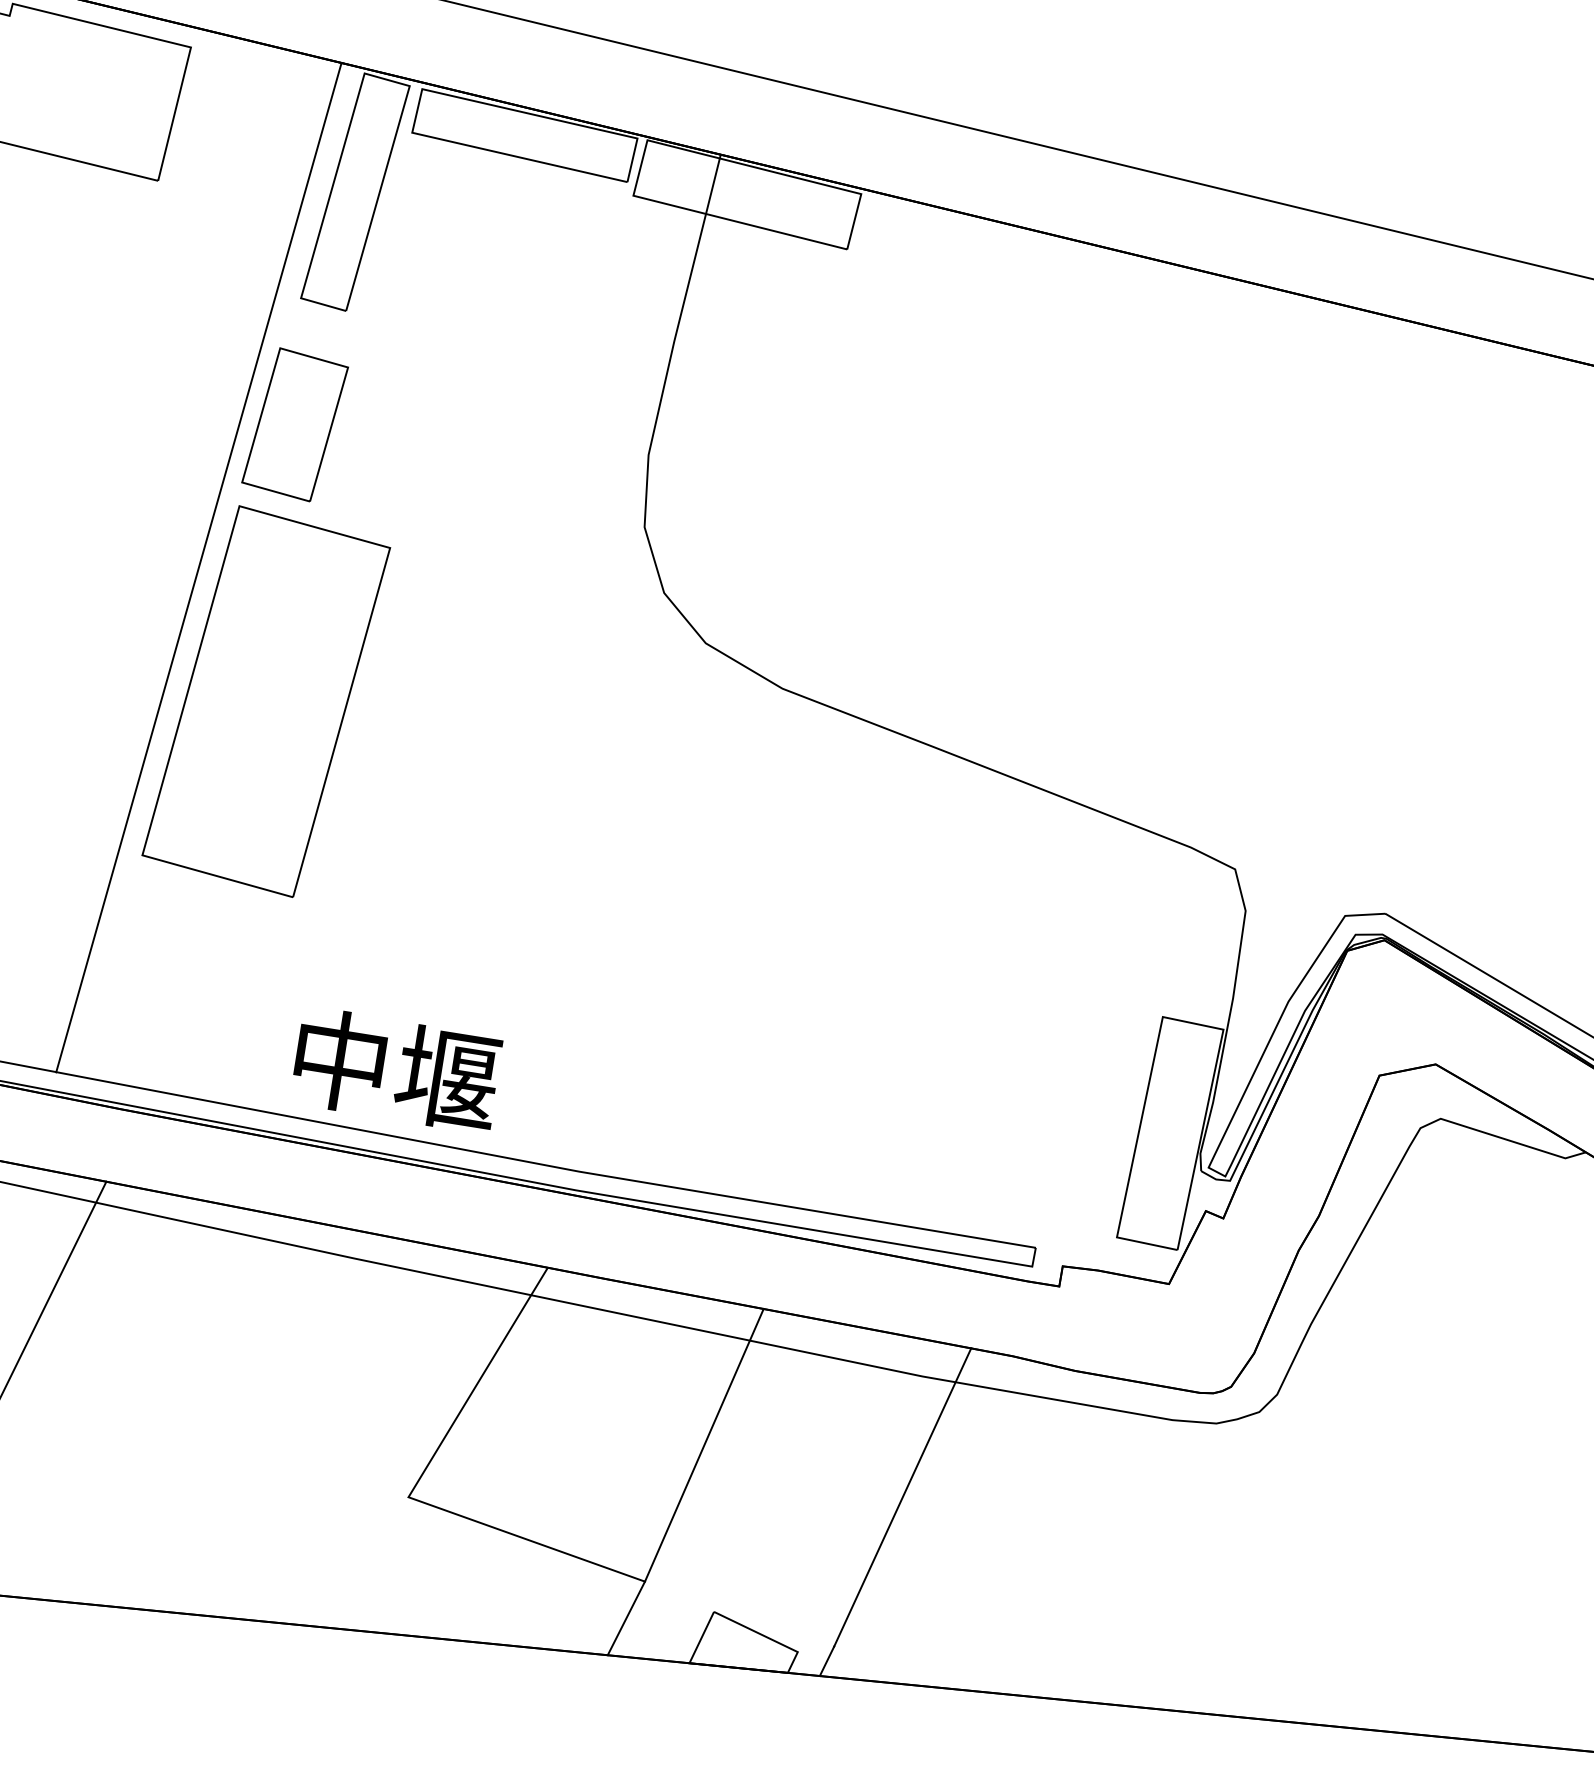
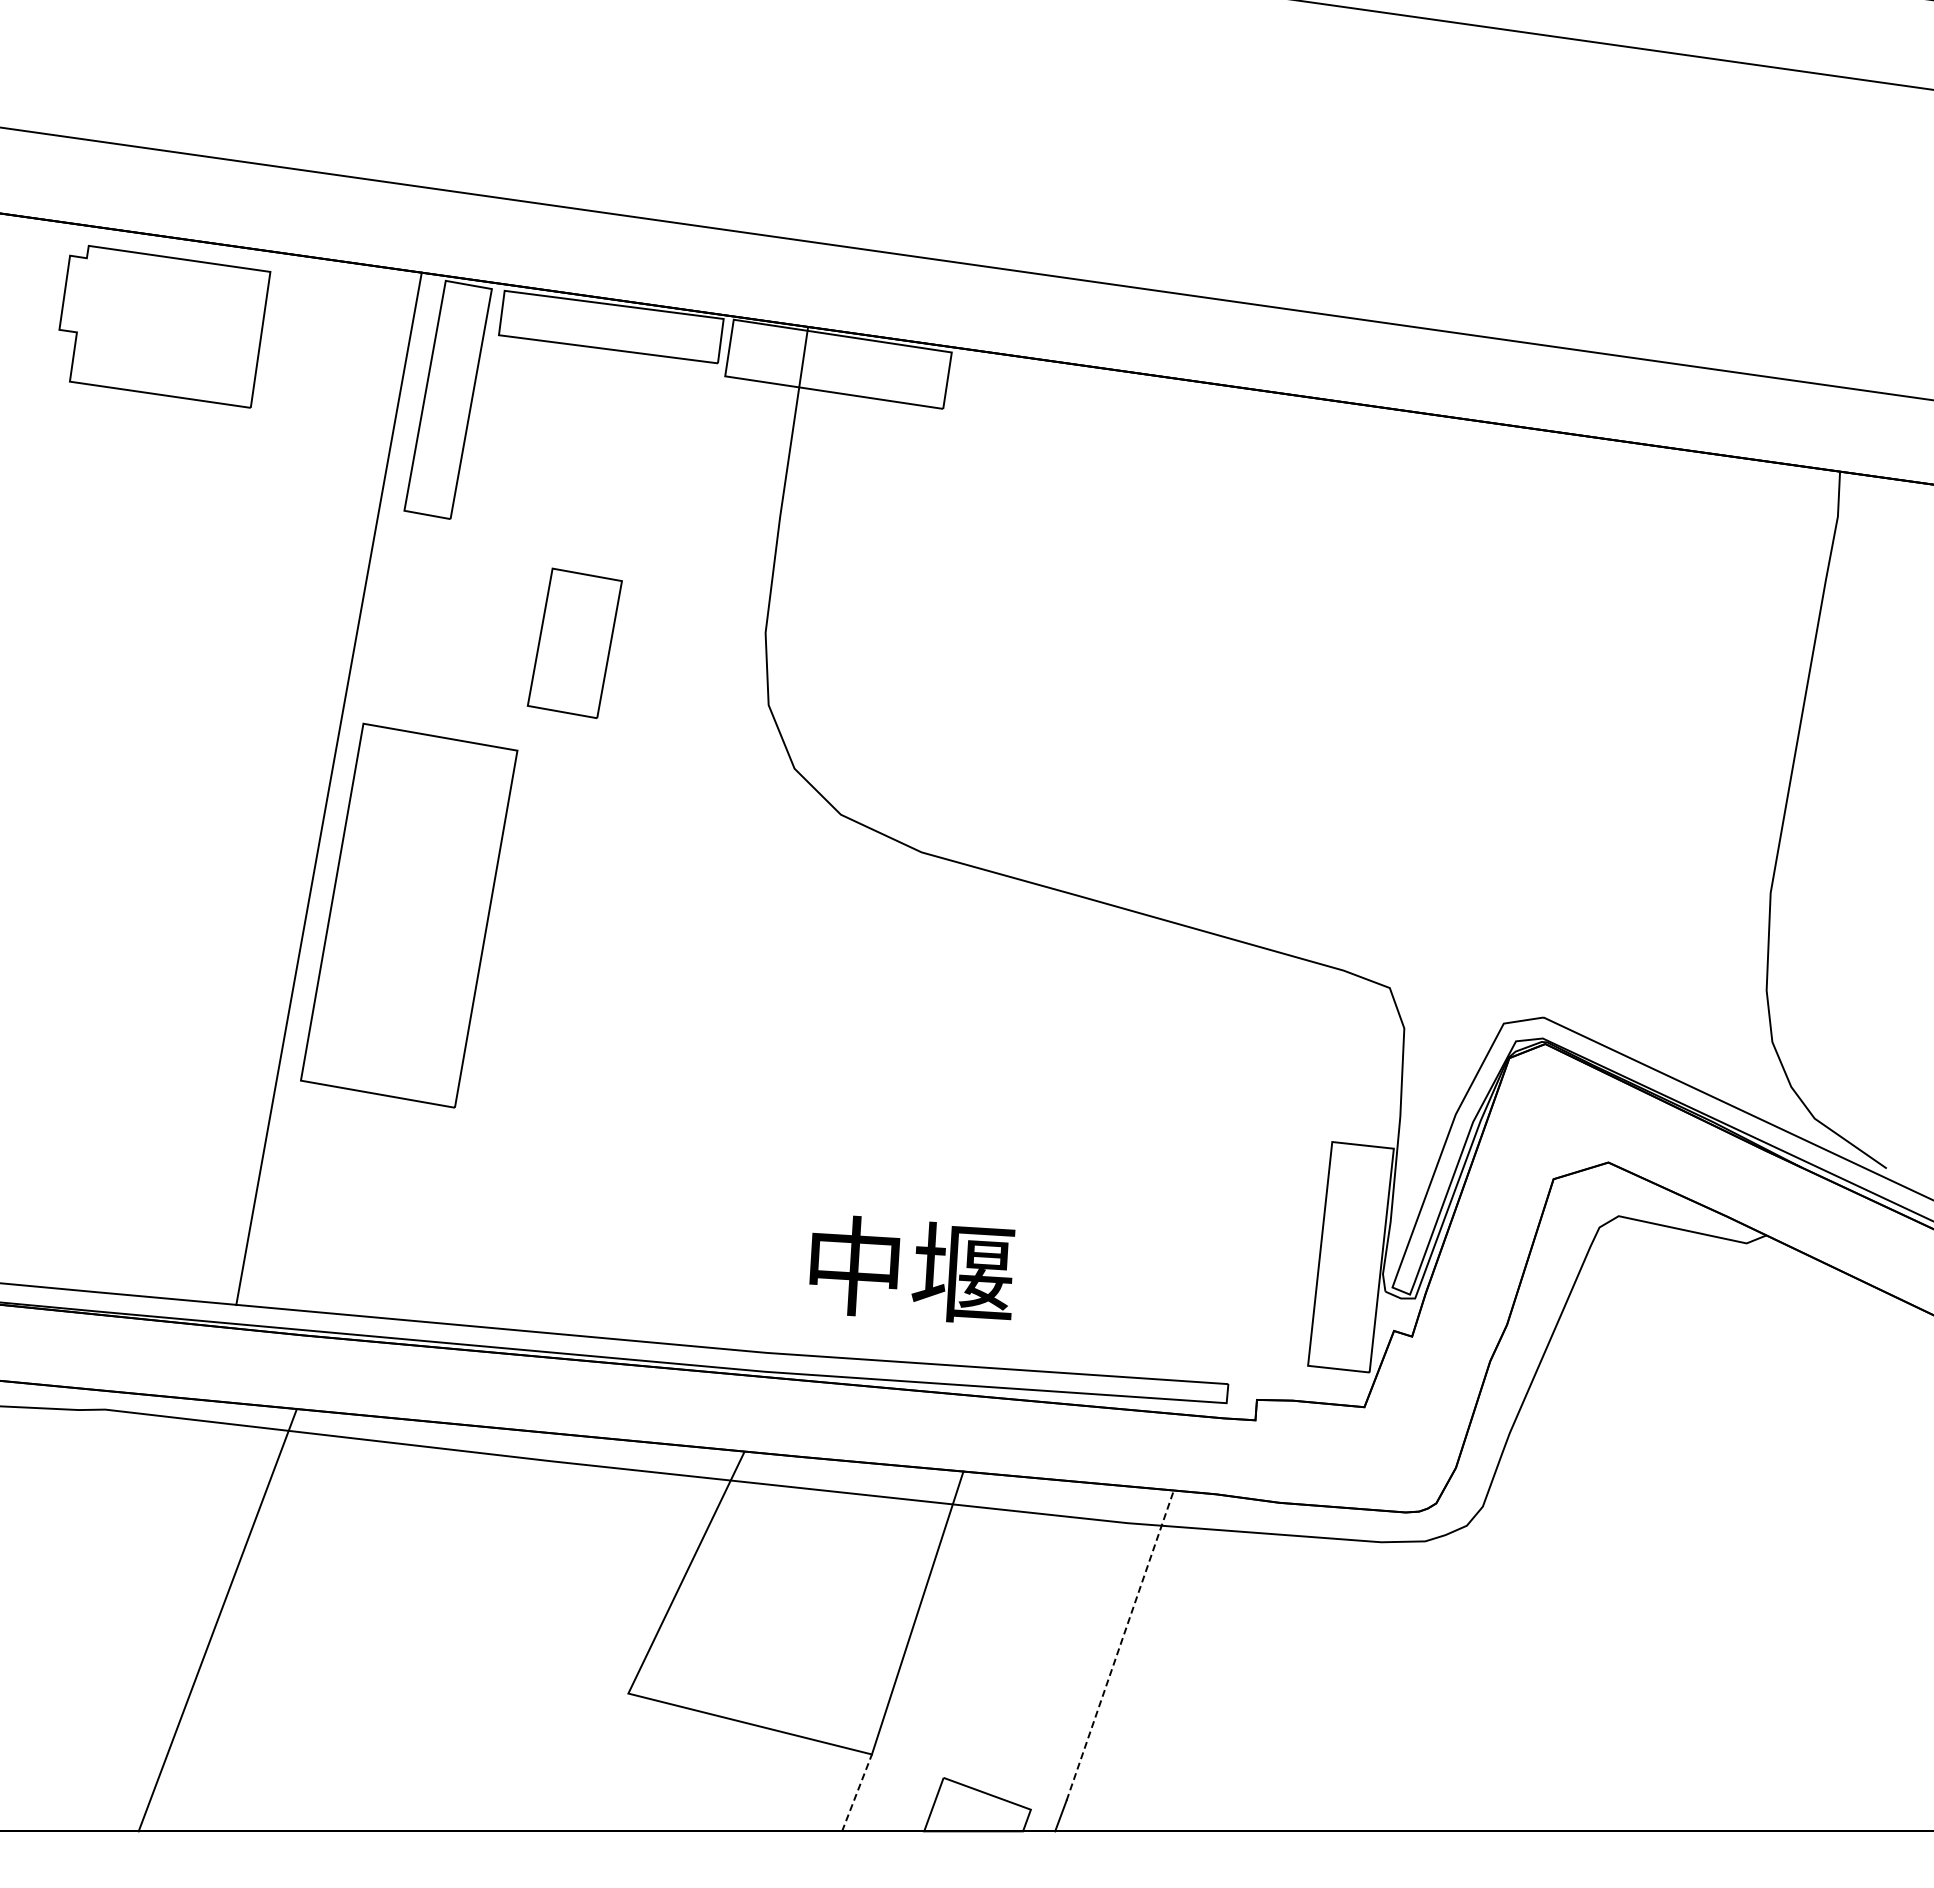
part: (294, 423) -> (574, 642), moved
text: (397, 1069) -> (912, 1268), moved
line: (902, 1497) -> (1120, 1645), solid -> dashed
line: (626, 1618) -> (857, 1792), solid -> dashed

